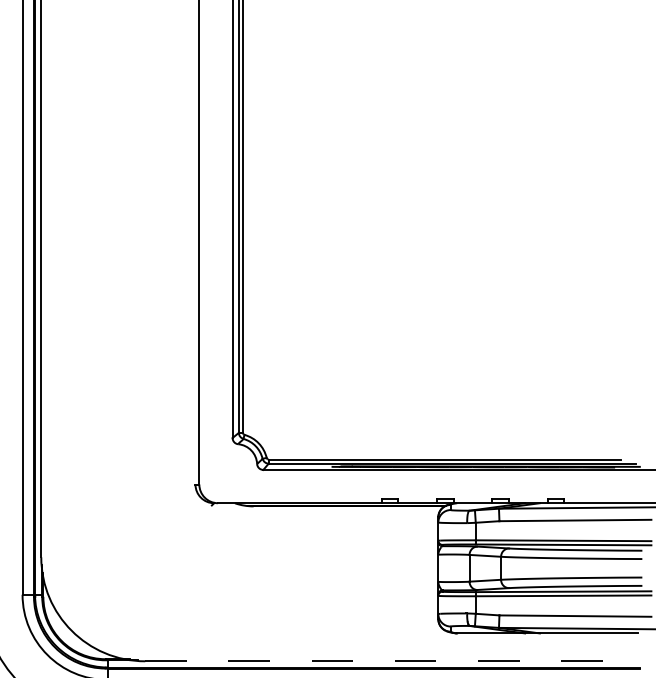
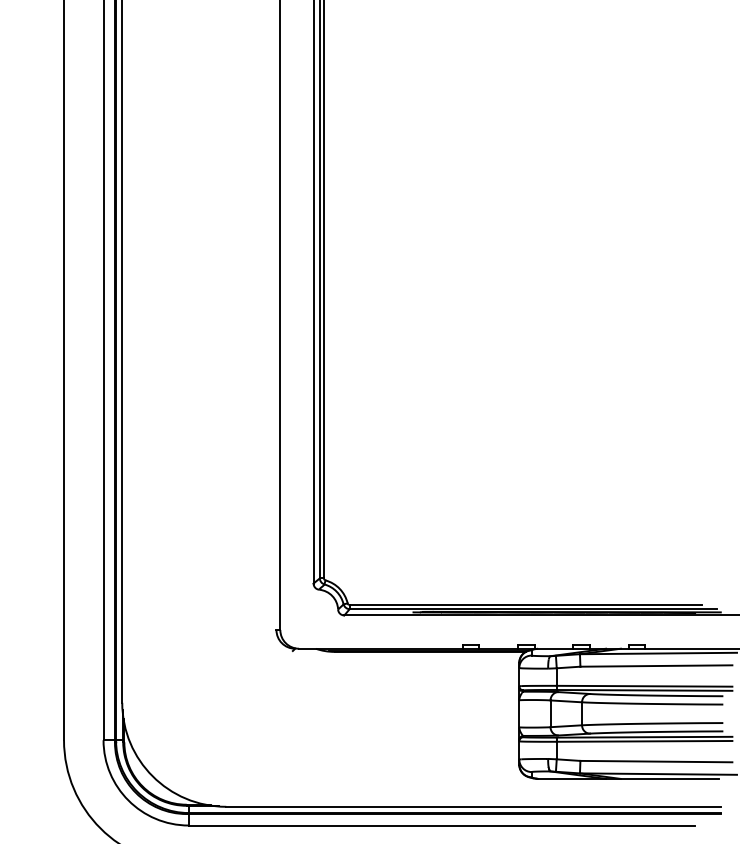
line: (393, 660) -> (474, 806), dashed -> solid

